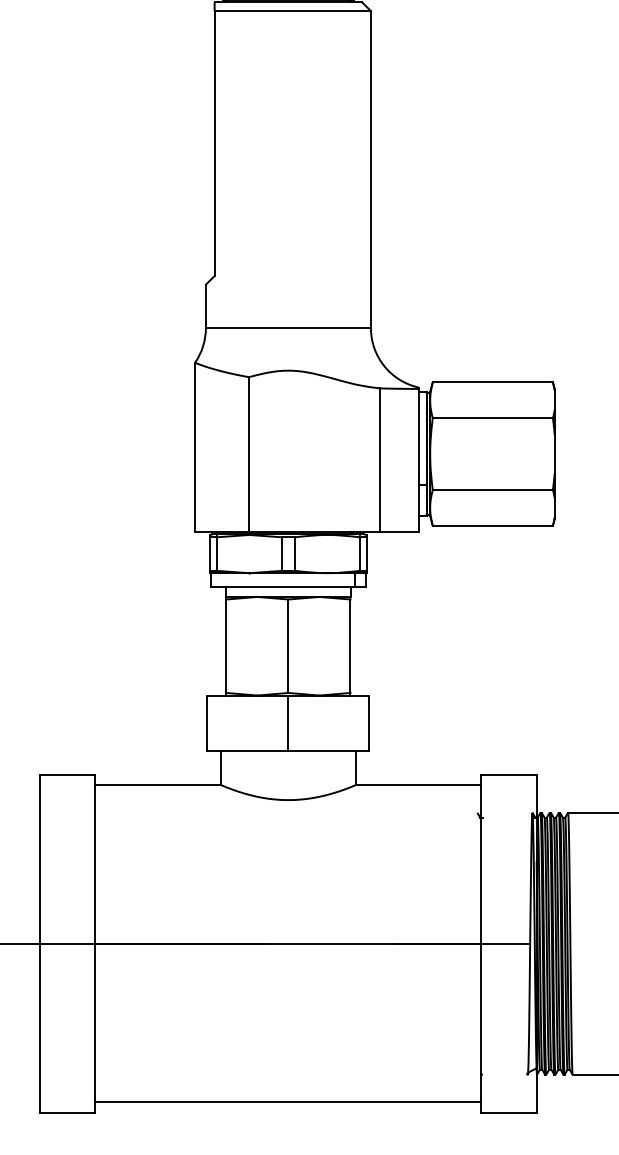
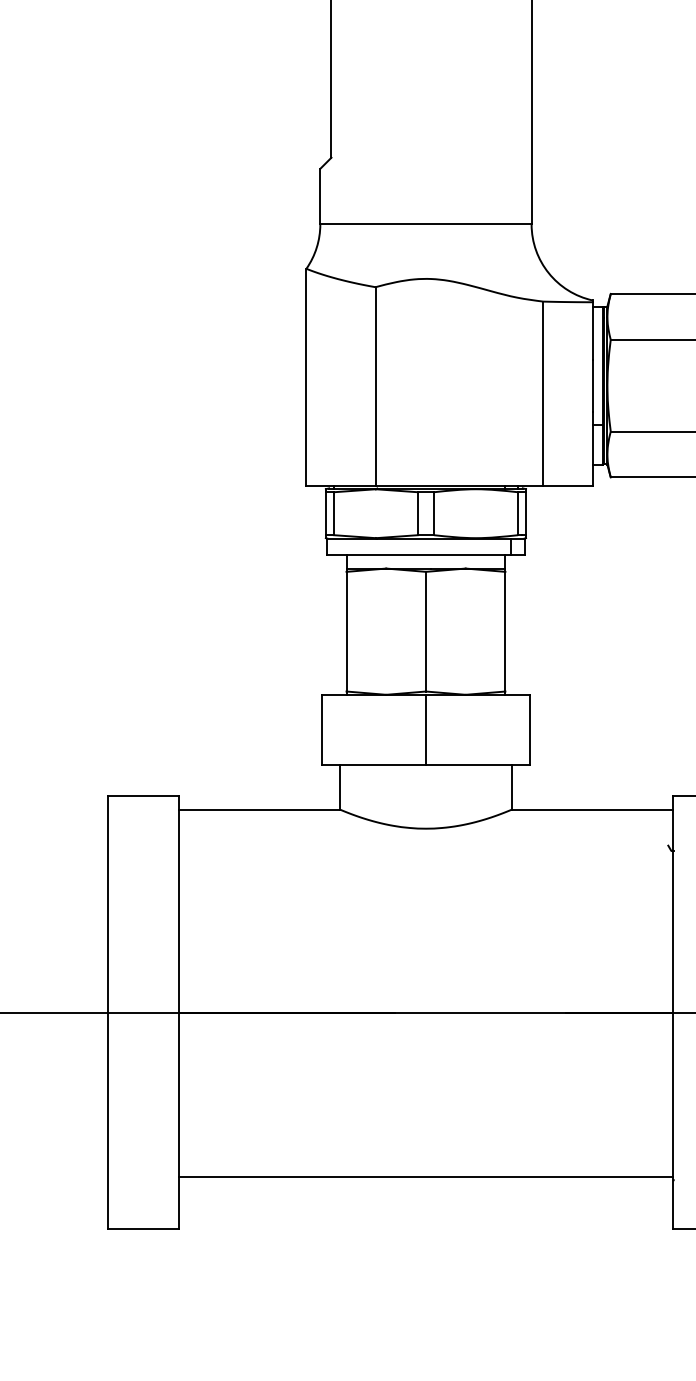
line: (288, 1102) -> (426, 1177), moved

